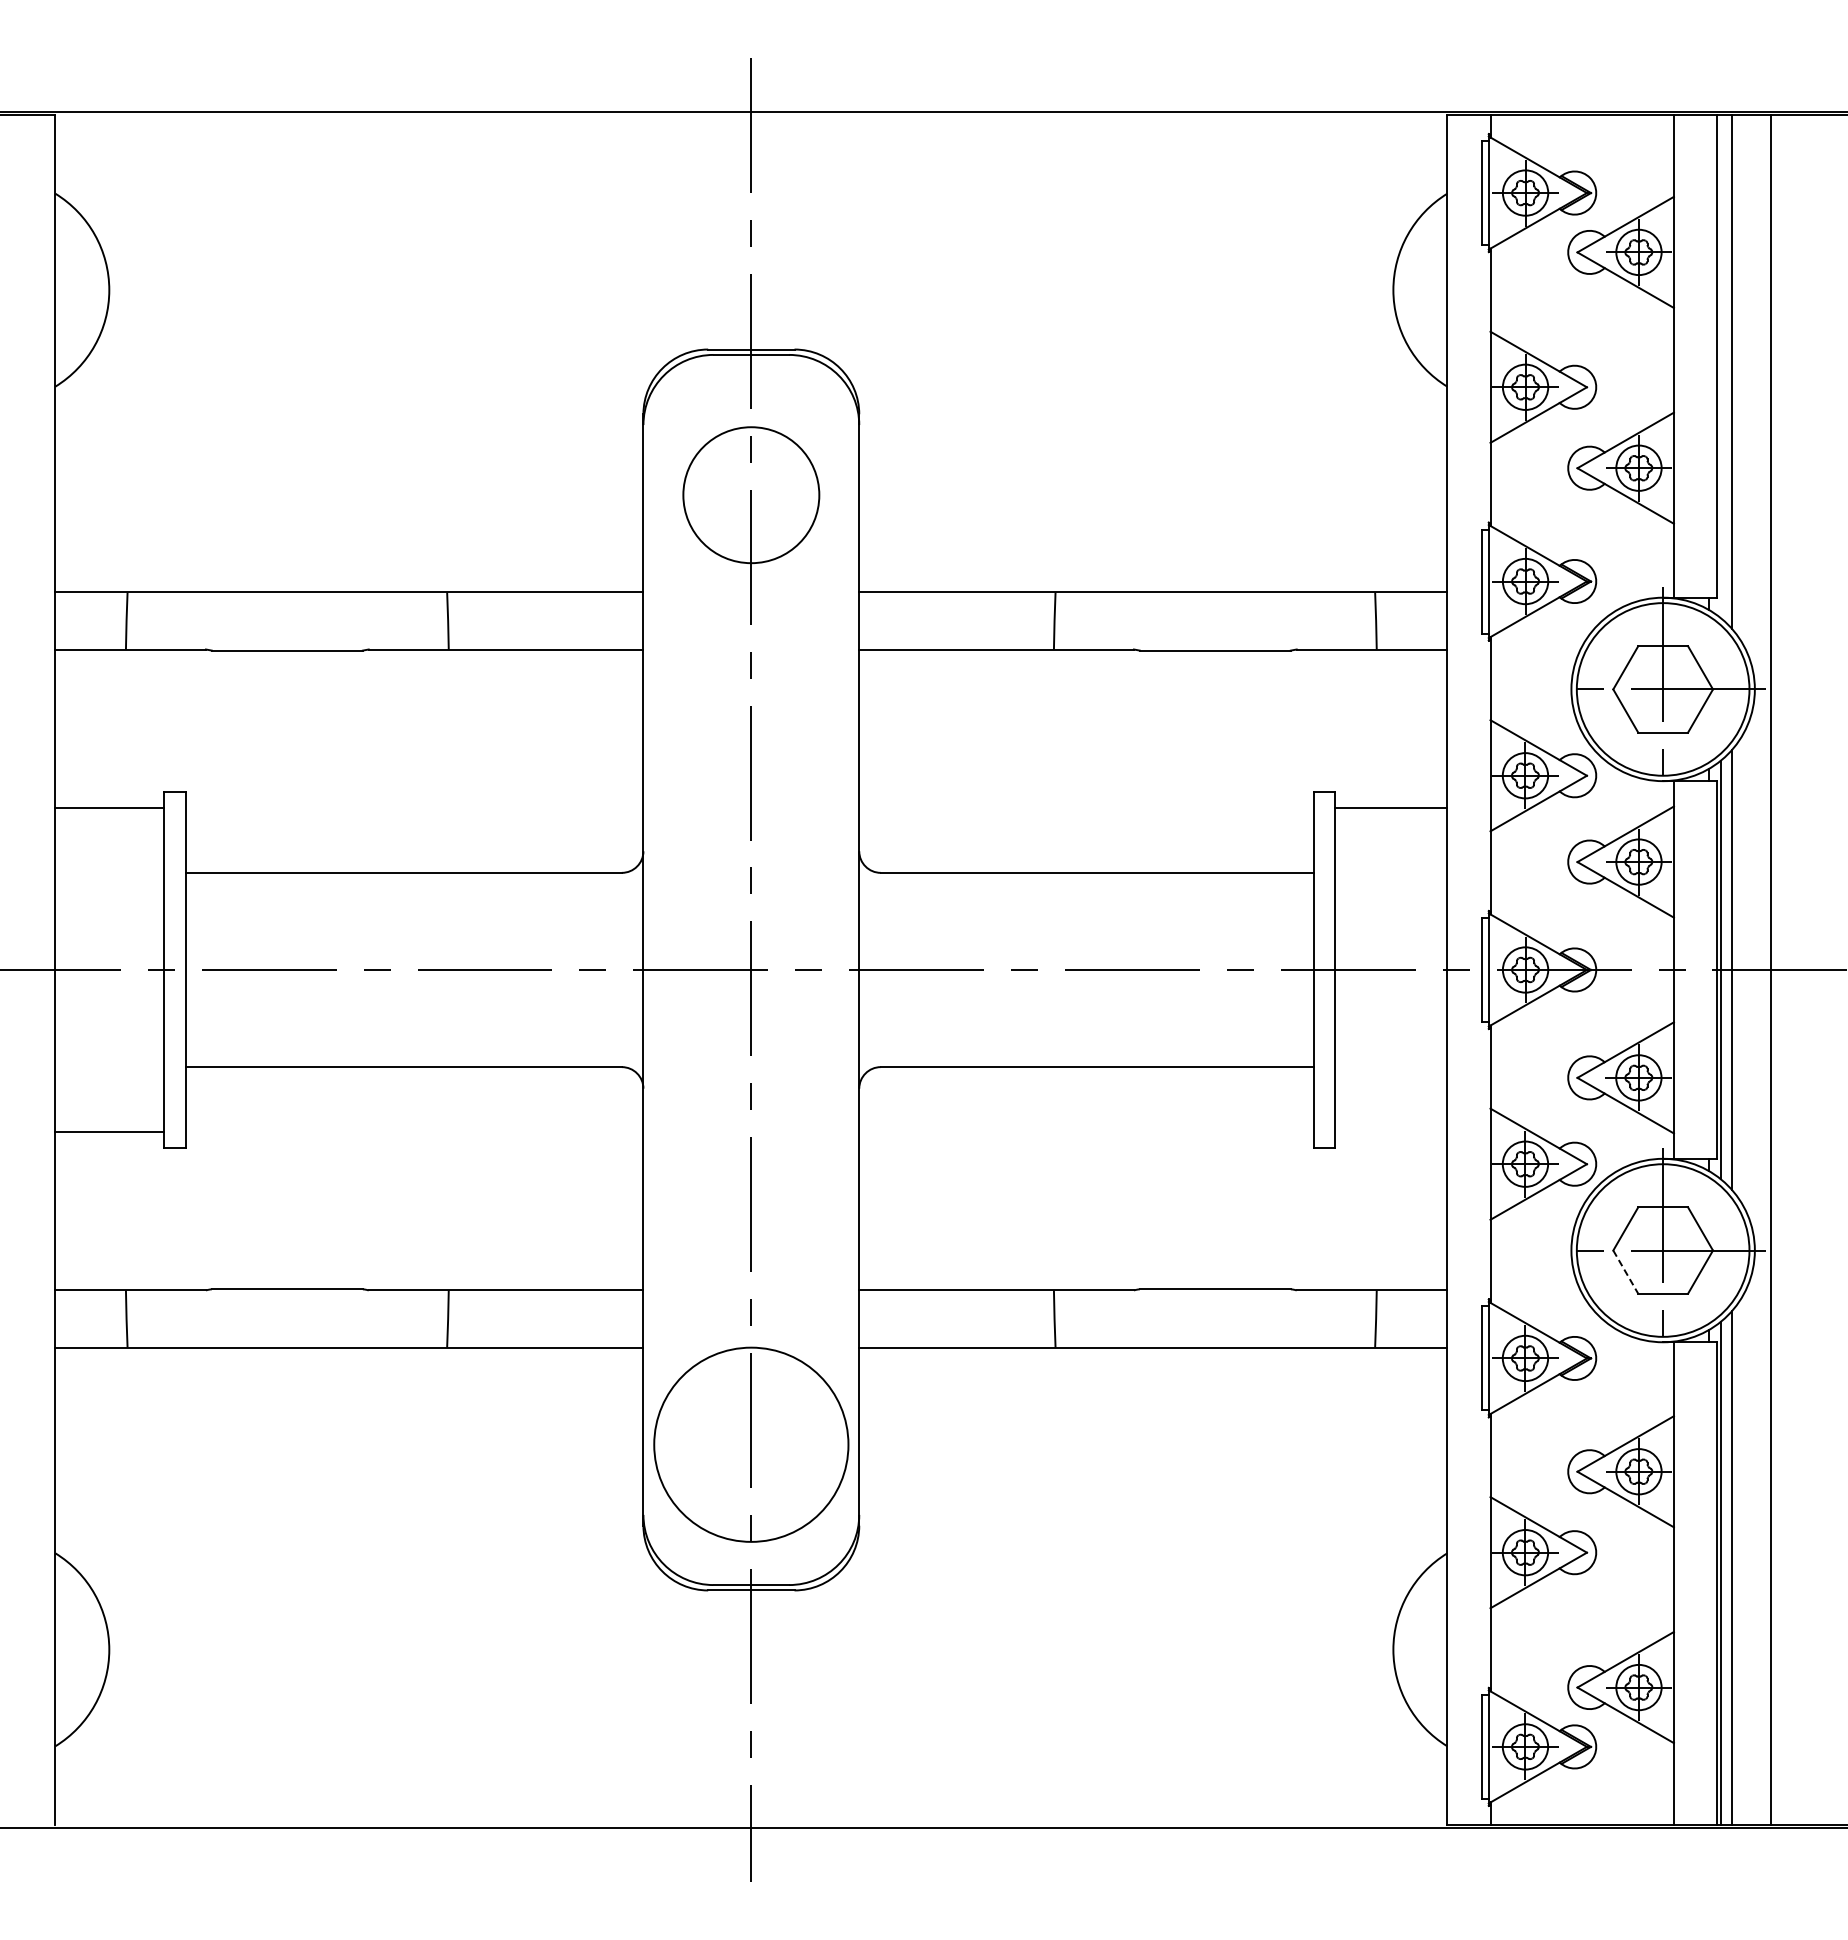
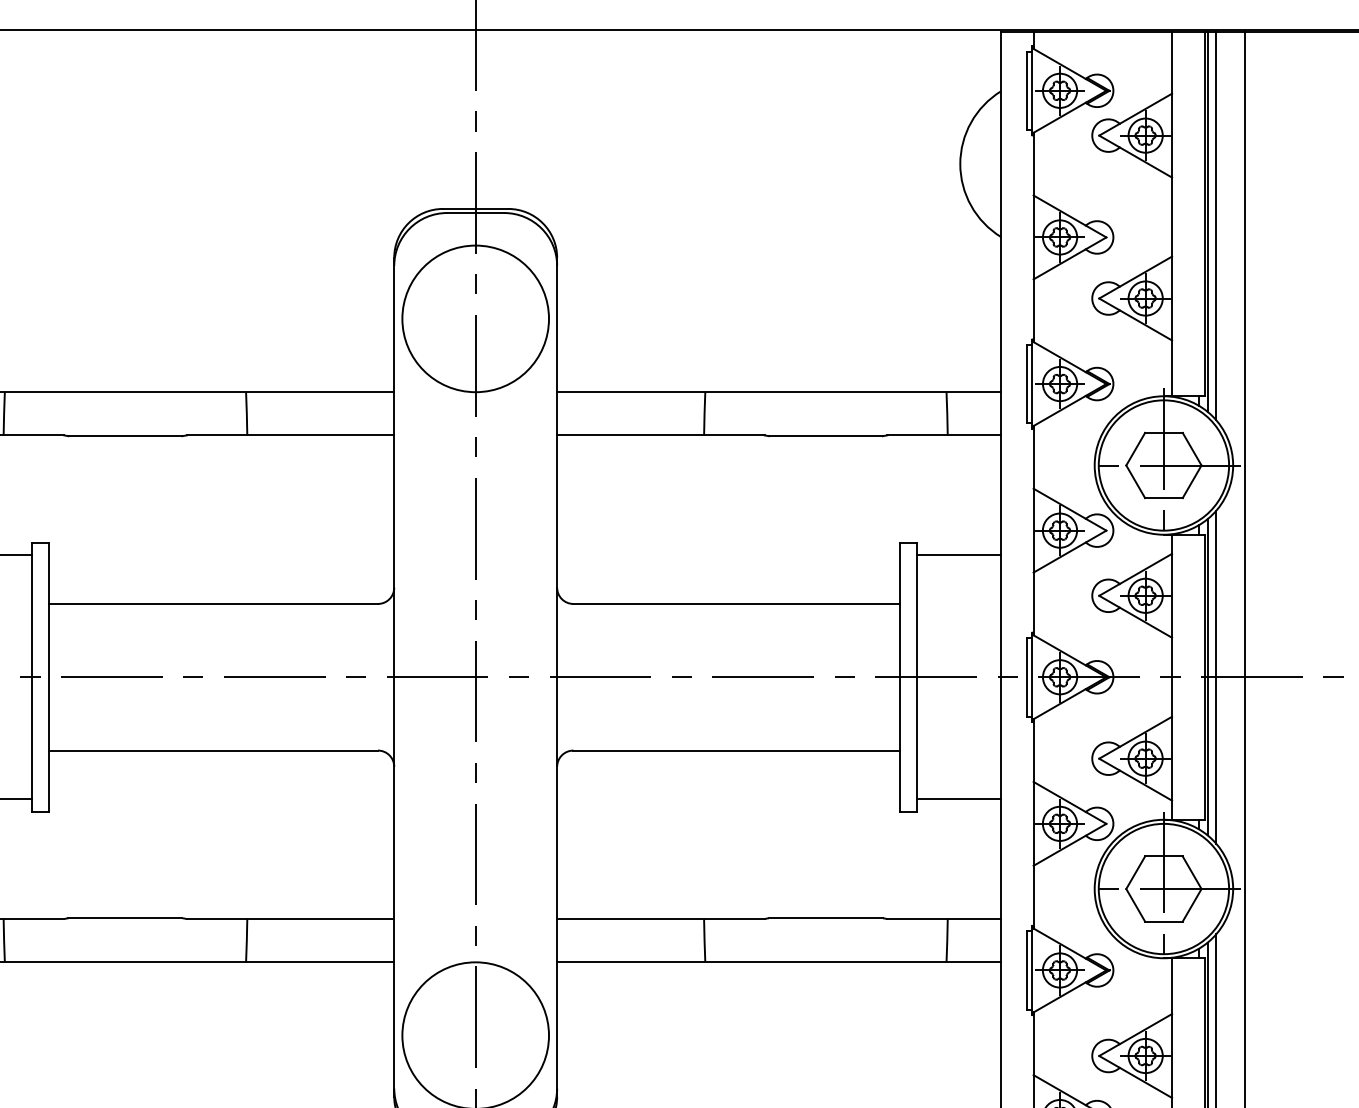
line: (1720, 366) -> (1207, 221), added
circle: (751, 495) -> (475, 319), size x1.43
line: (1391, 1131) -> (958, 799), added
line: (1625, 1272) -> (1135, 905), dashed -> solid

